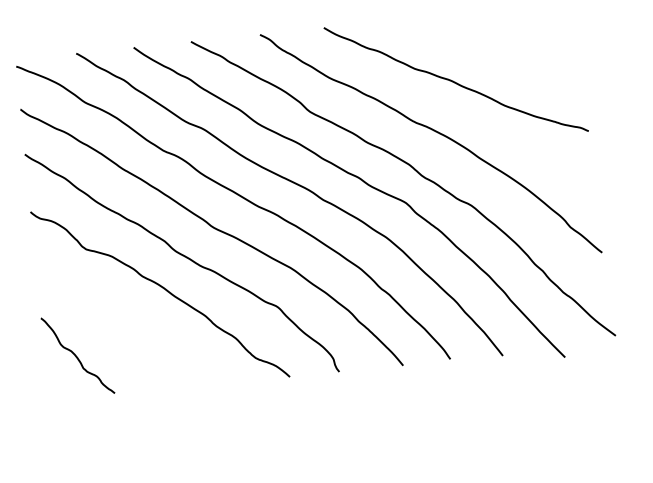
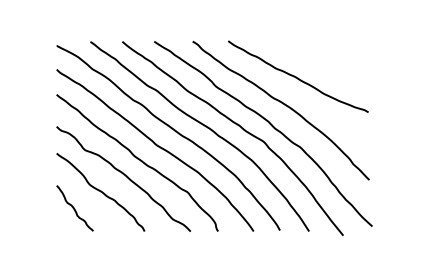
curve: (120, 322) -> (100, 192), added

